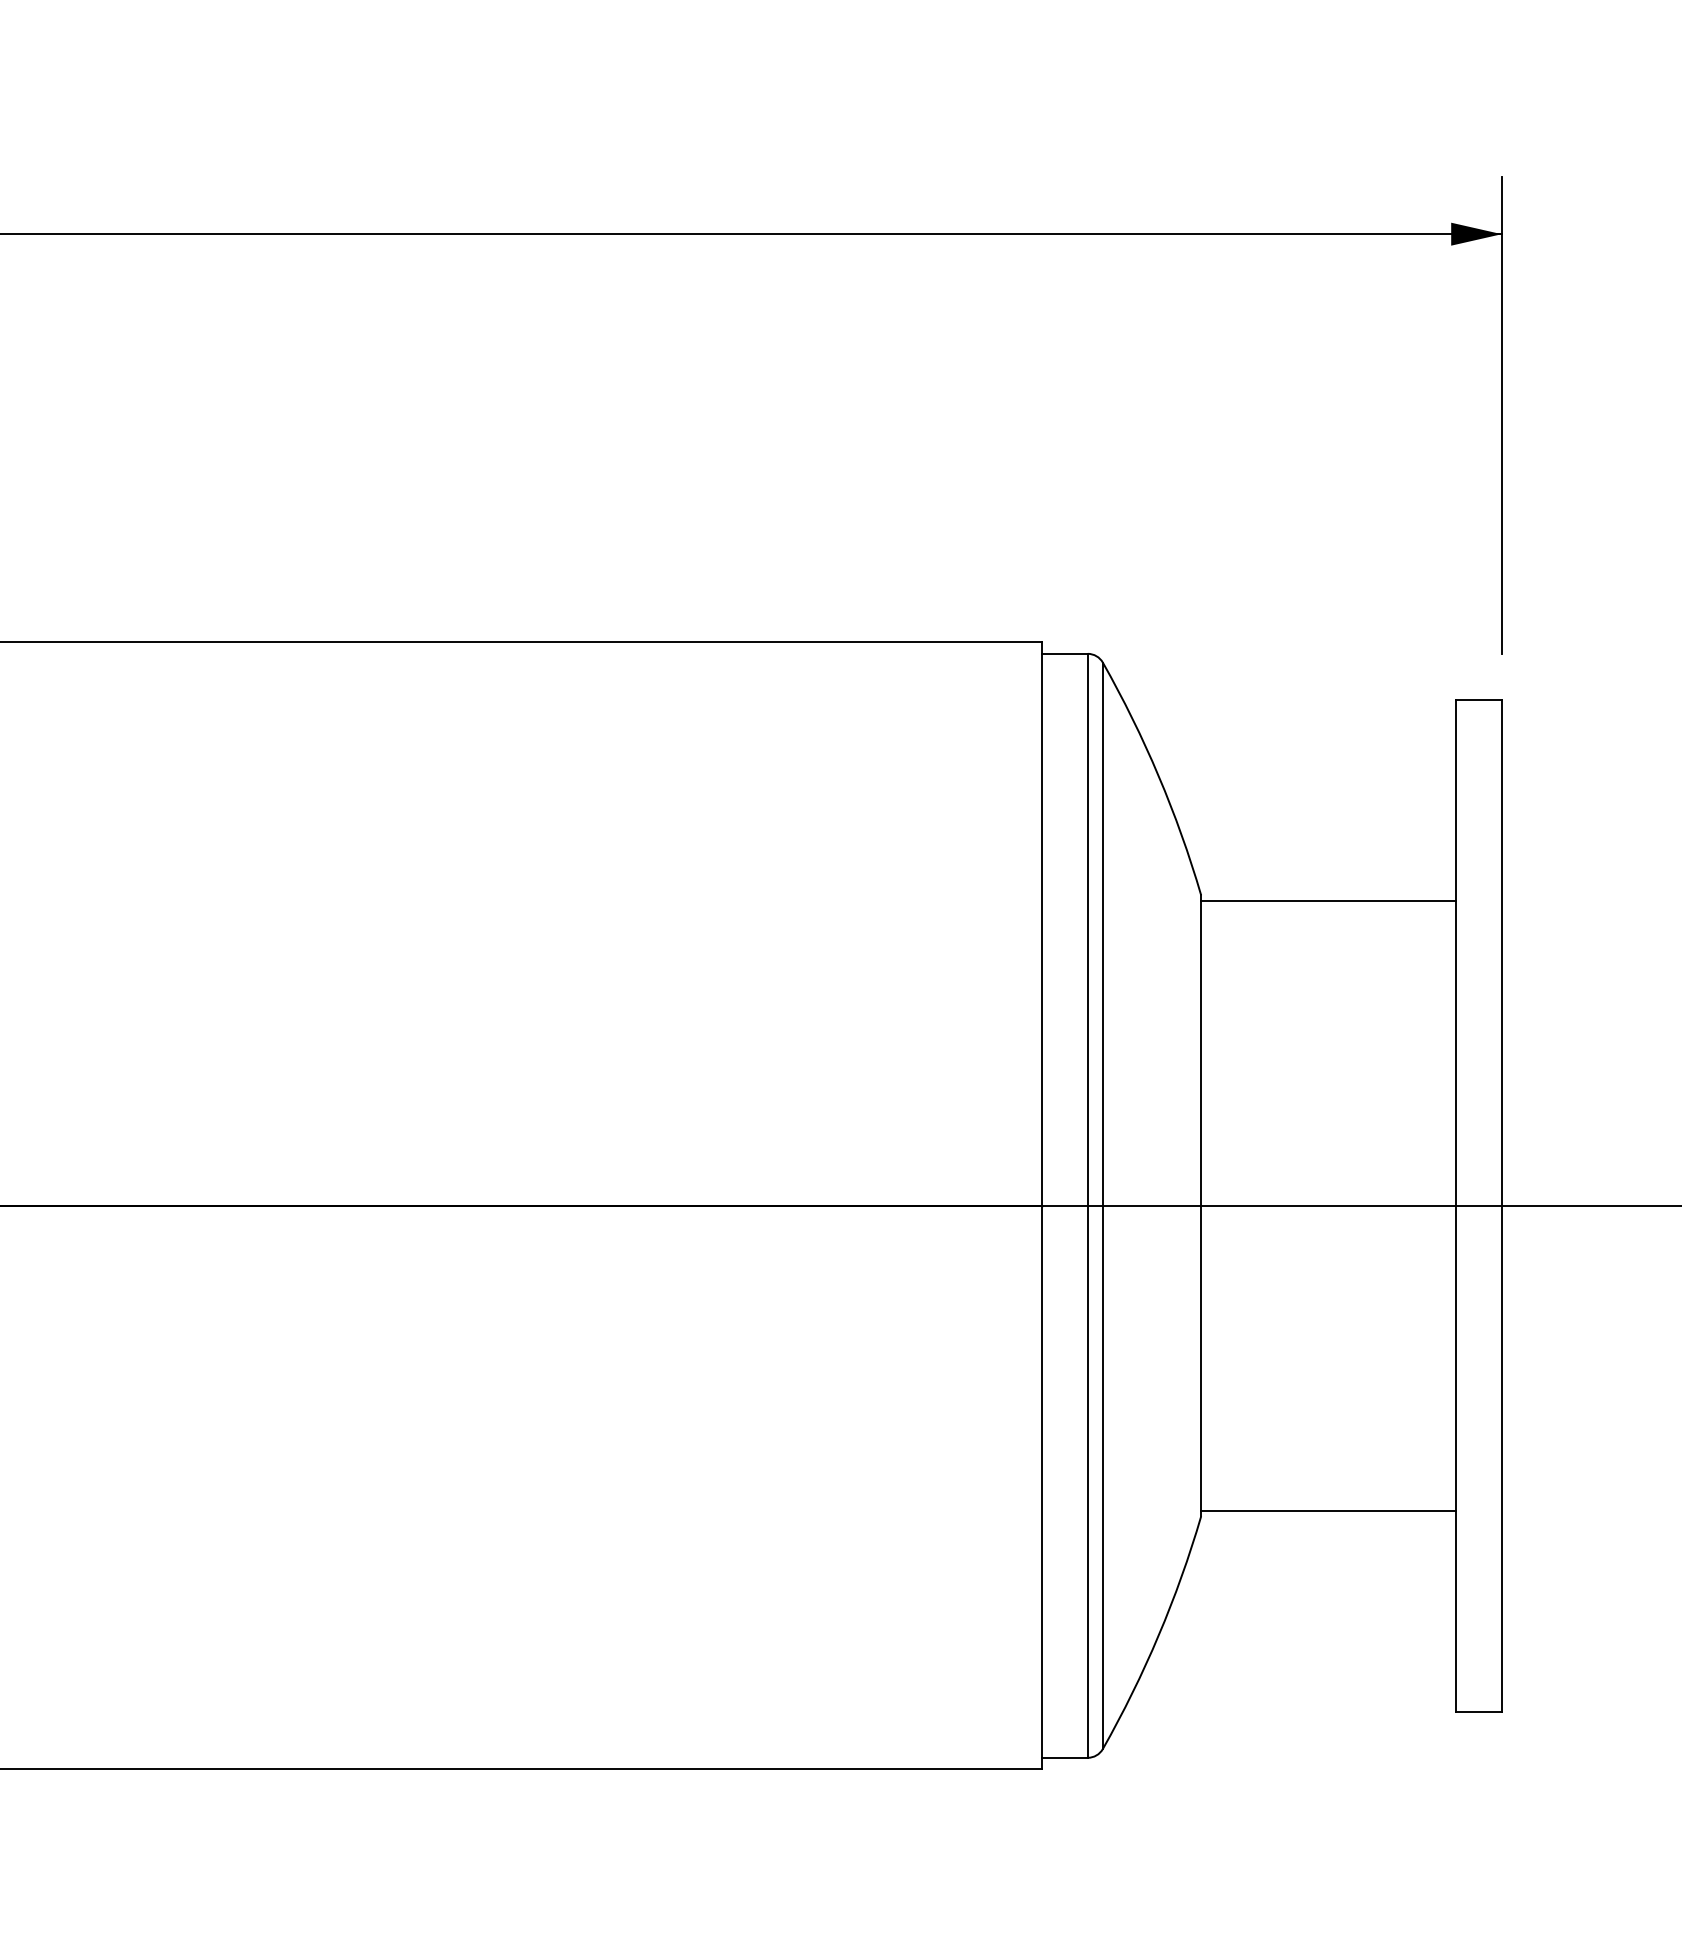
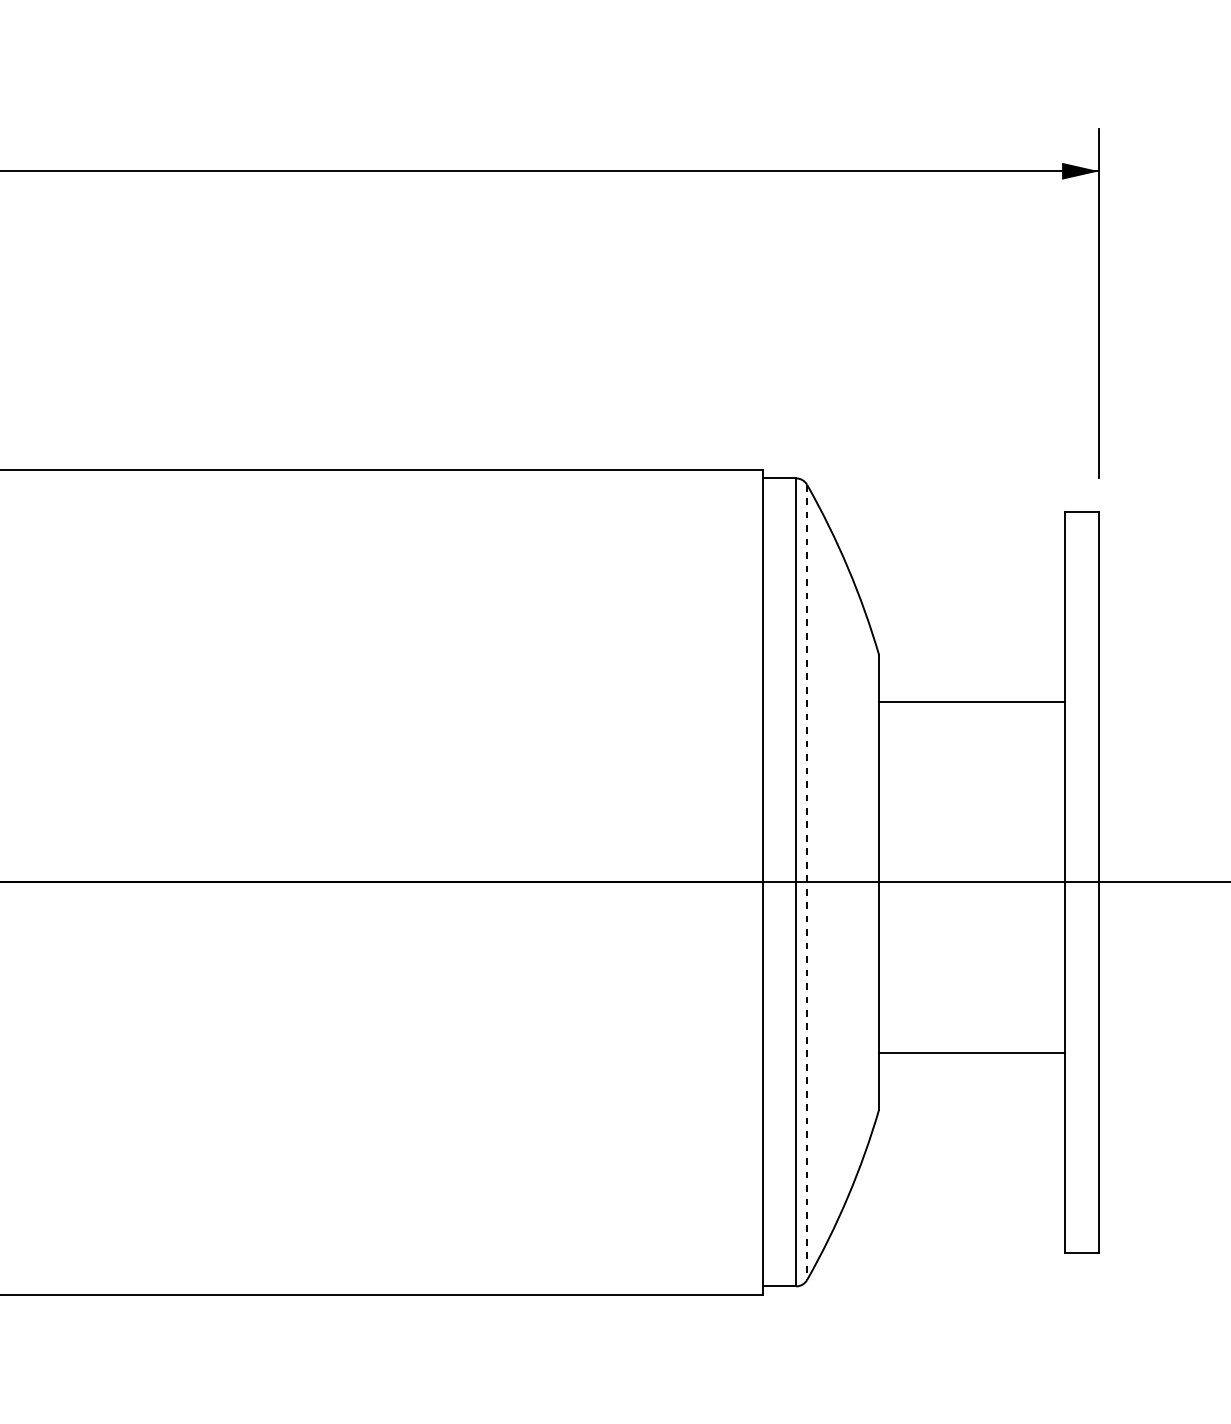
line: (1328, 901) -> (972, 702), moved
line: (1102, 1206) -> (806, 882), solid -> dashed
line: (1328, 1510) -> (972, 1053), moved

